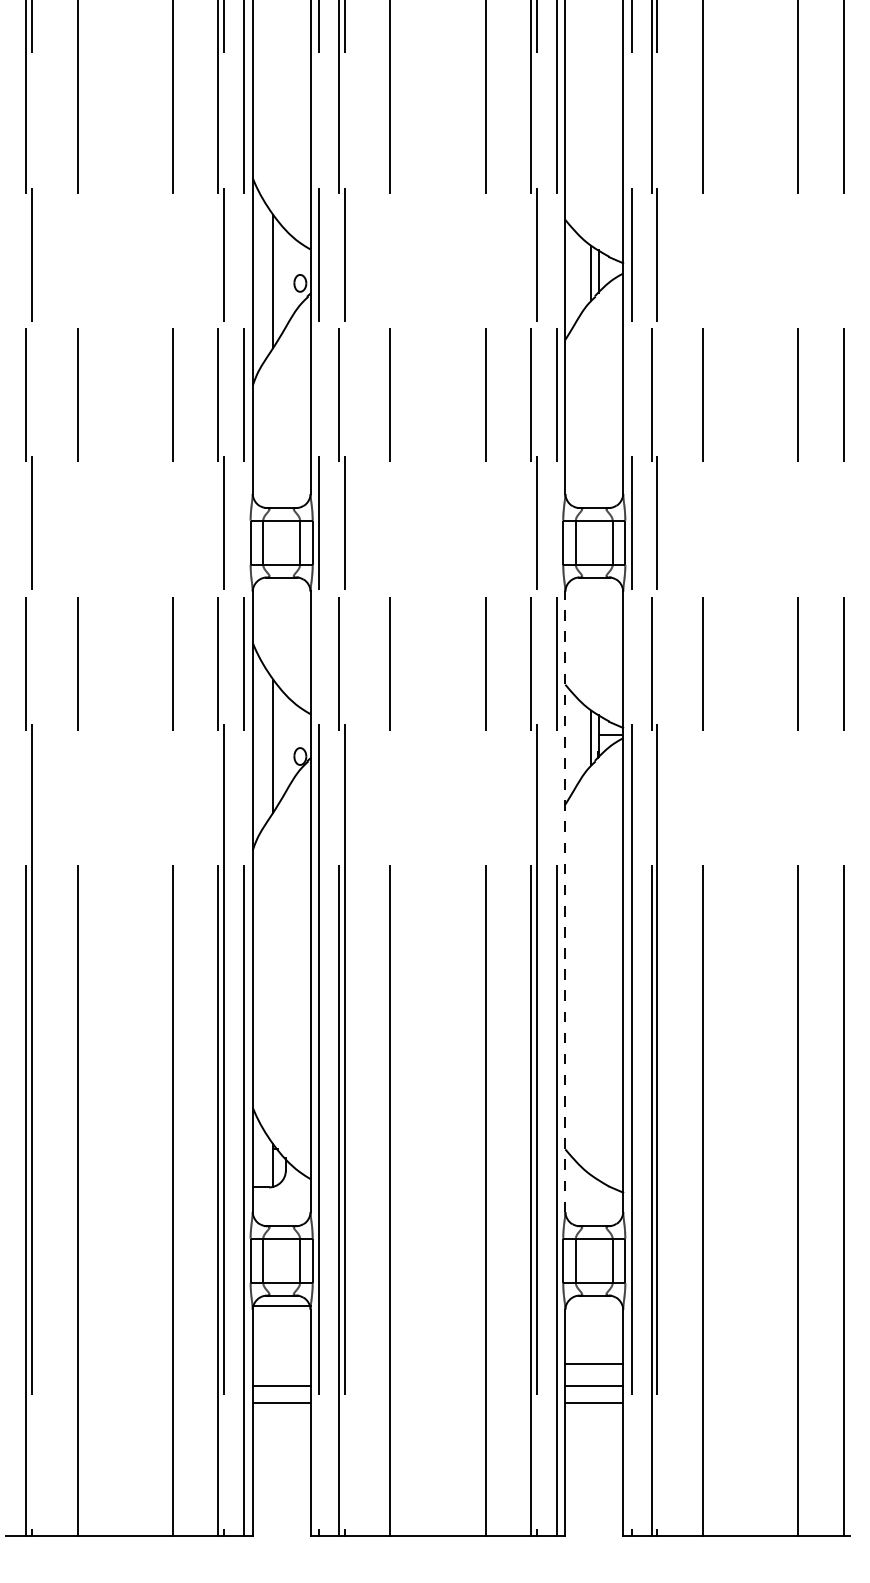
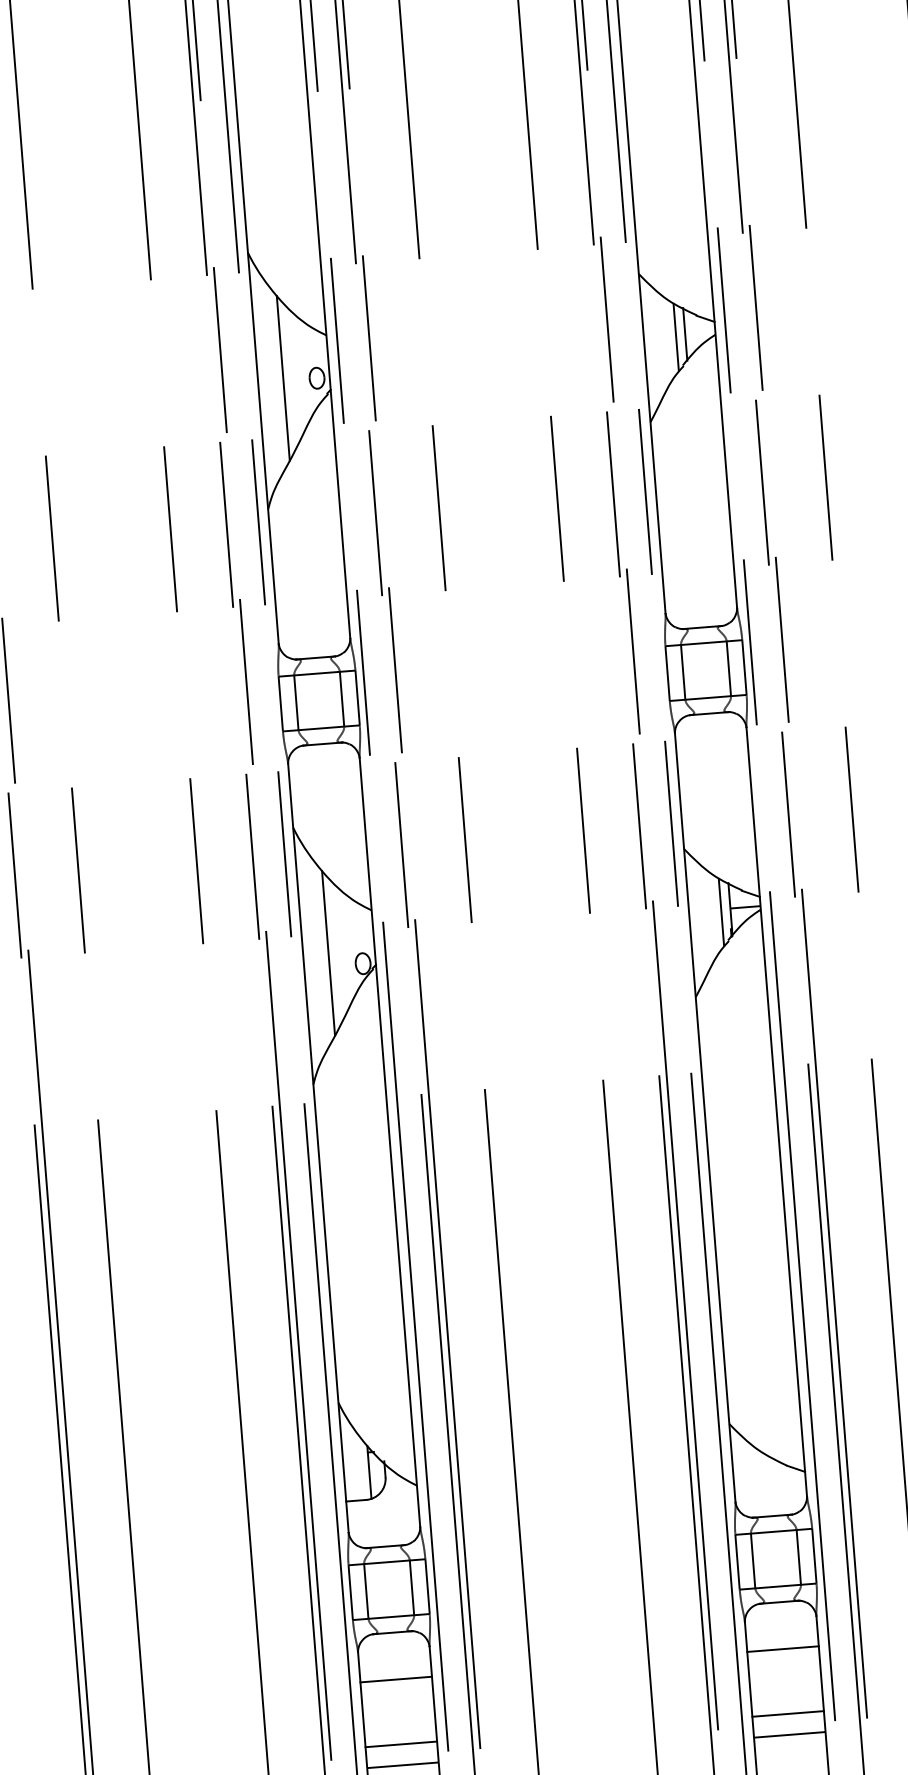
line: (565, 901) -> (705, 1117), dashed -> solid
line: (281, 1305) -> (395, 1679), moved
line: (594, 1363) -> (783, 1649), moved

